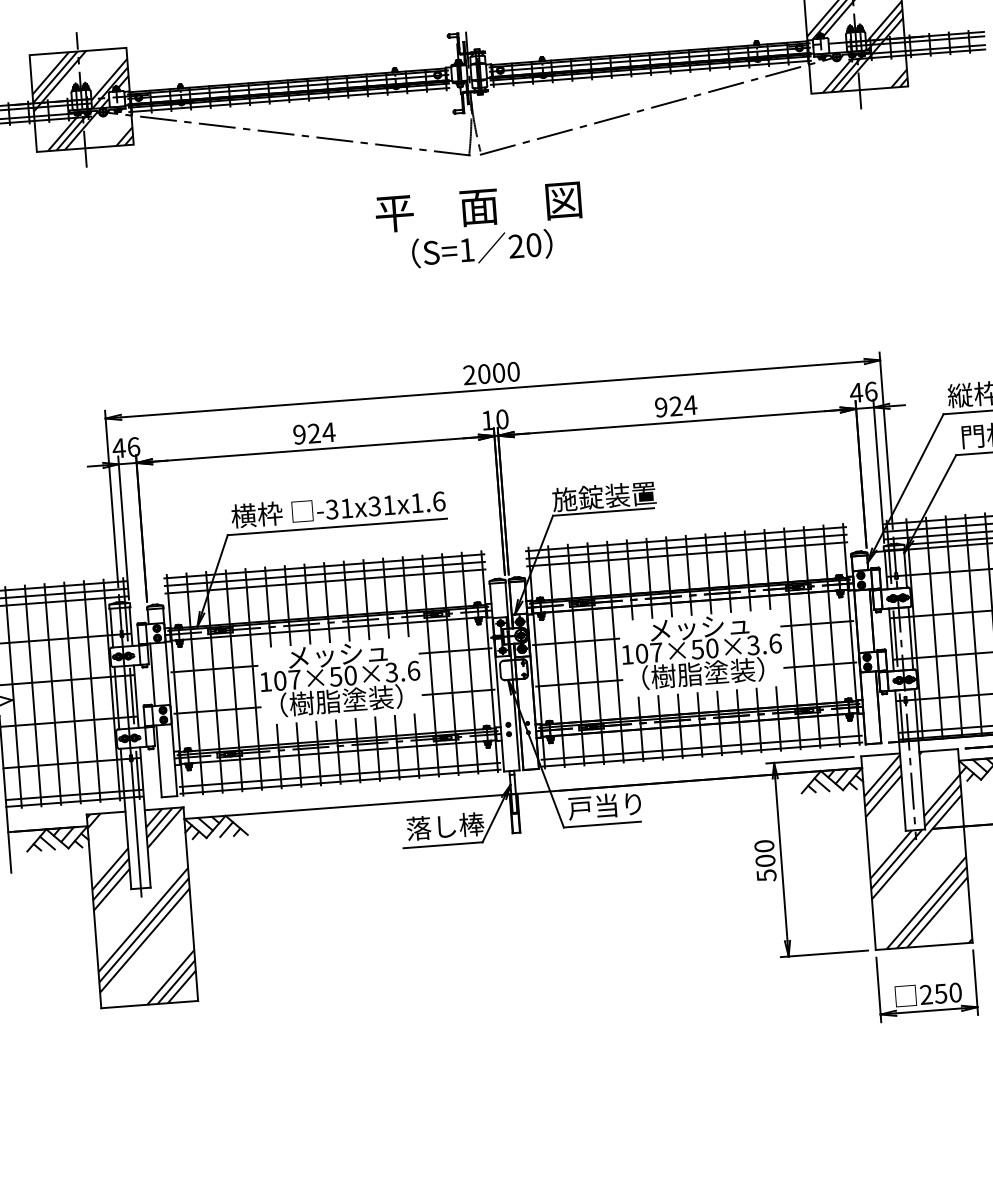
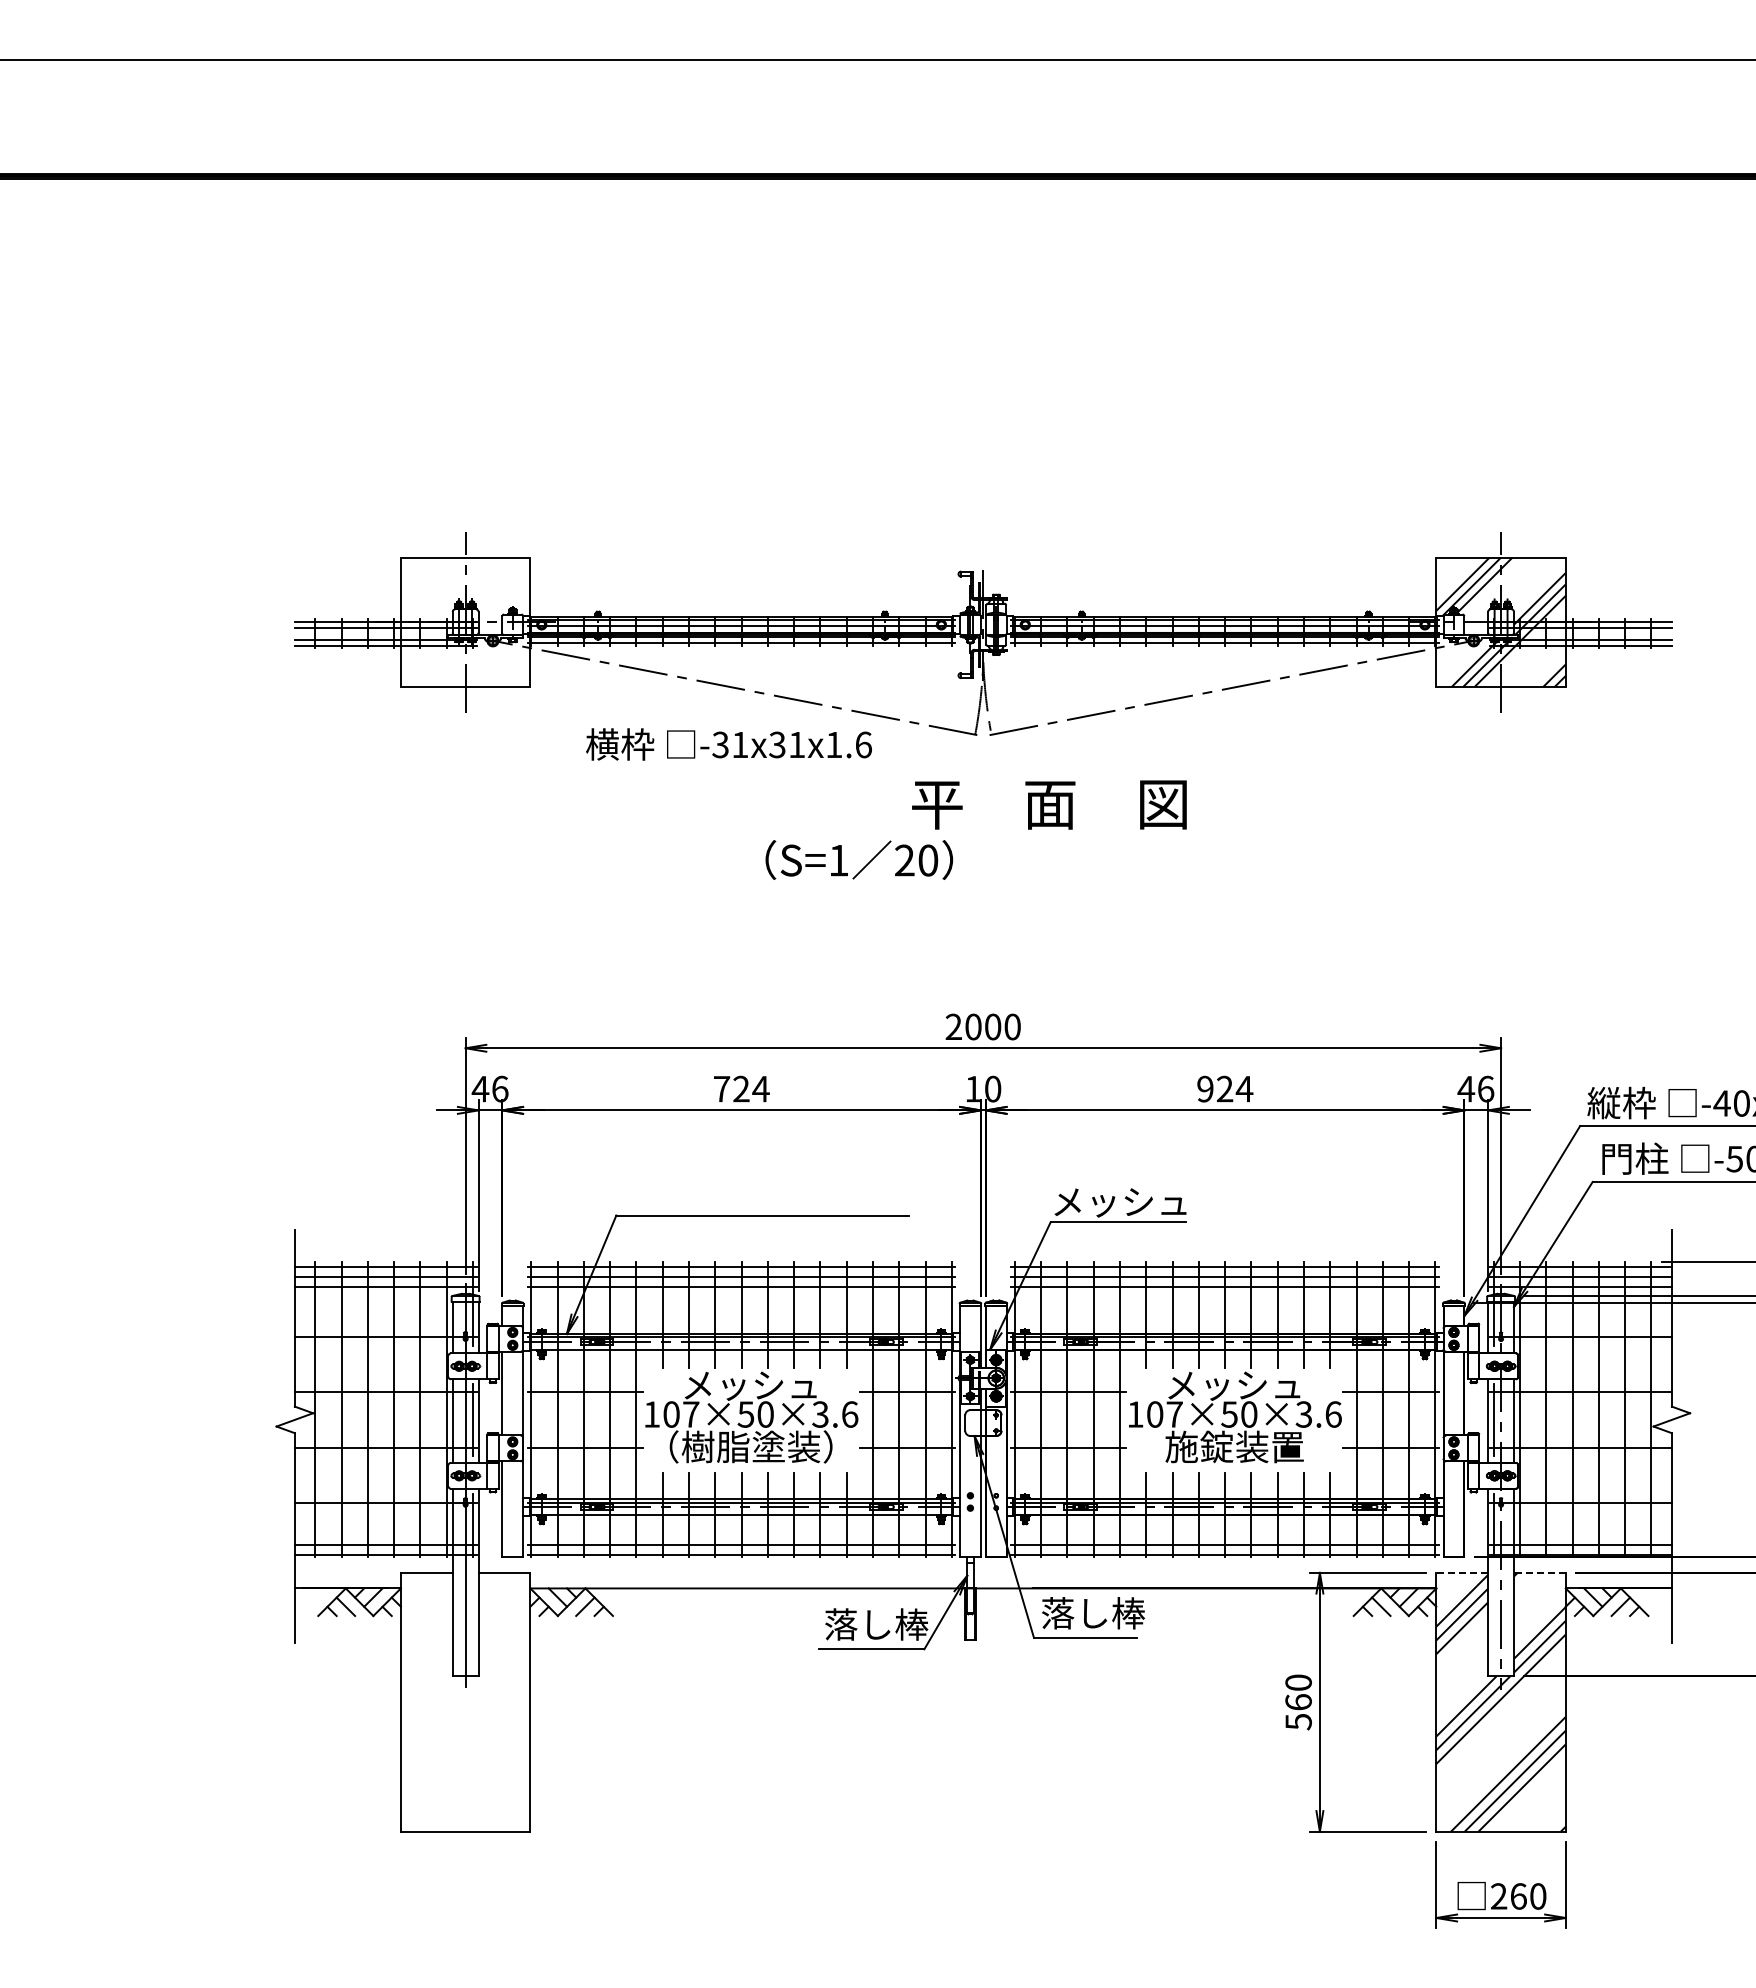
hatch: (81, 100) -> (465, 622), removed
text: (478, 207) -> (1049, 804), moved
text: (482, 248) -> (859, 859), moved
text: (299, 434) -> (721, 1088), 924 -> 724
text: (604, 496) -> (1120, 1201), 施錠装置 -> メッシュ
text: (337, 508) -> (728, 744), moved
text: (703, 673) -> (1234, 1446), （樹脂塗装） -> 施錠装置
line: (938, 750) -> (1539, 1572), solid -> dashed
line: (880, 754) -> (1462, 1572), solid -> dashed
text: (607, 806) -> (1093, 1613), 戸当り -> 落し棒
text: (765, 861) -> (1298, 1702), 500 -> 560
hatch: (142, 907) -> (465, 1701), removed
text: (940, 993) -> (1518, 1896), 250 -> 260

